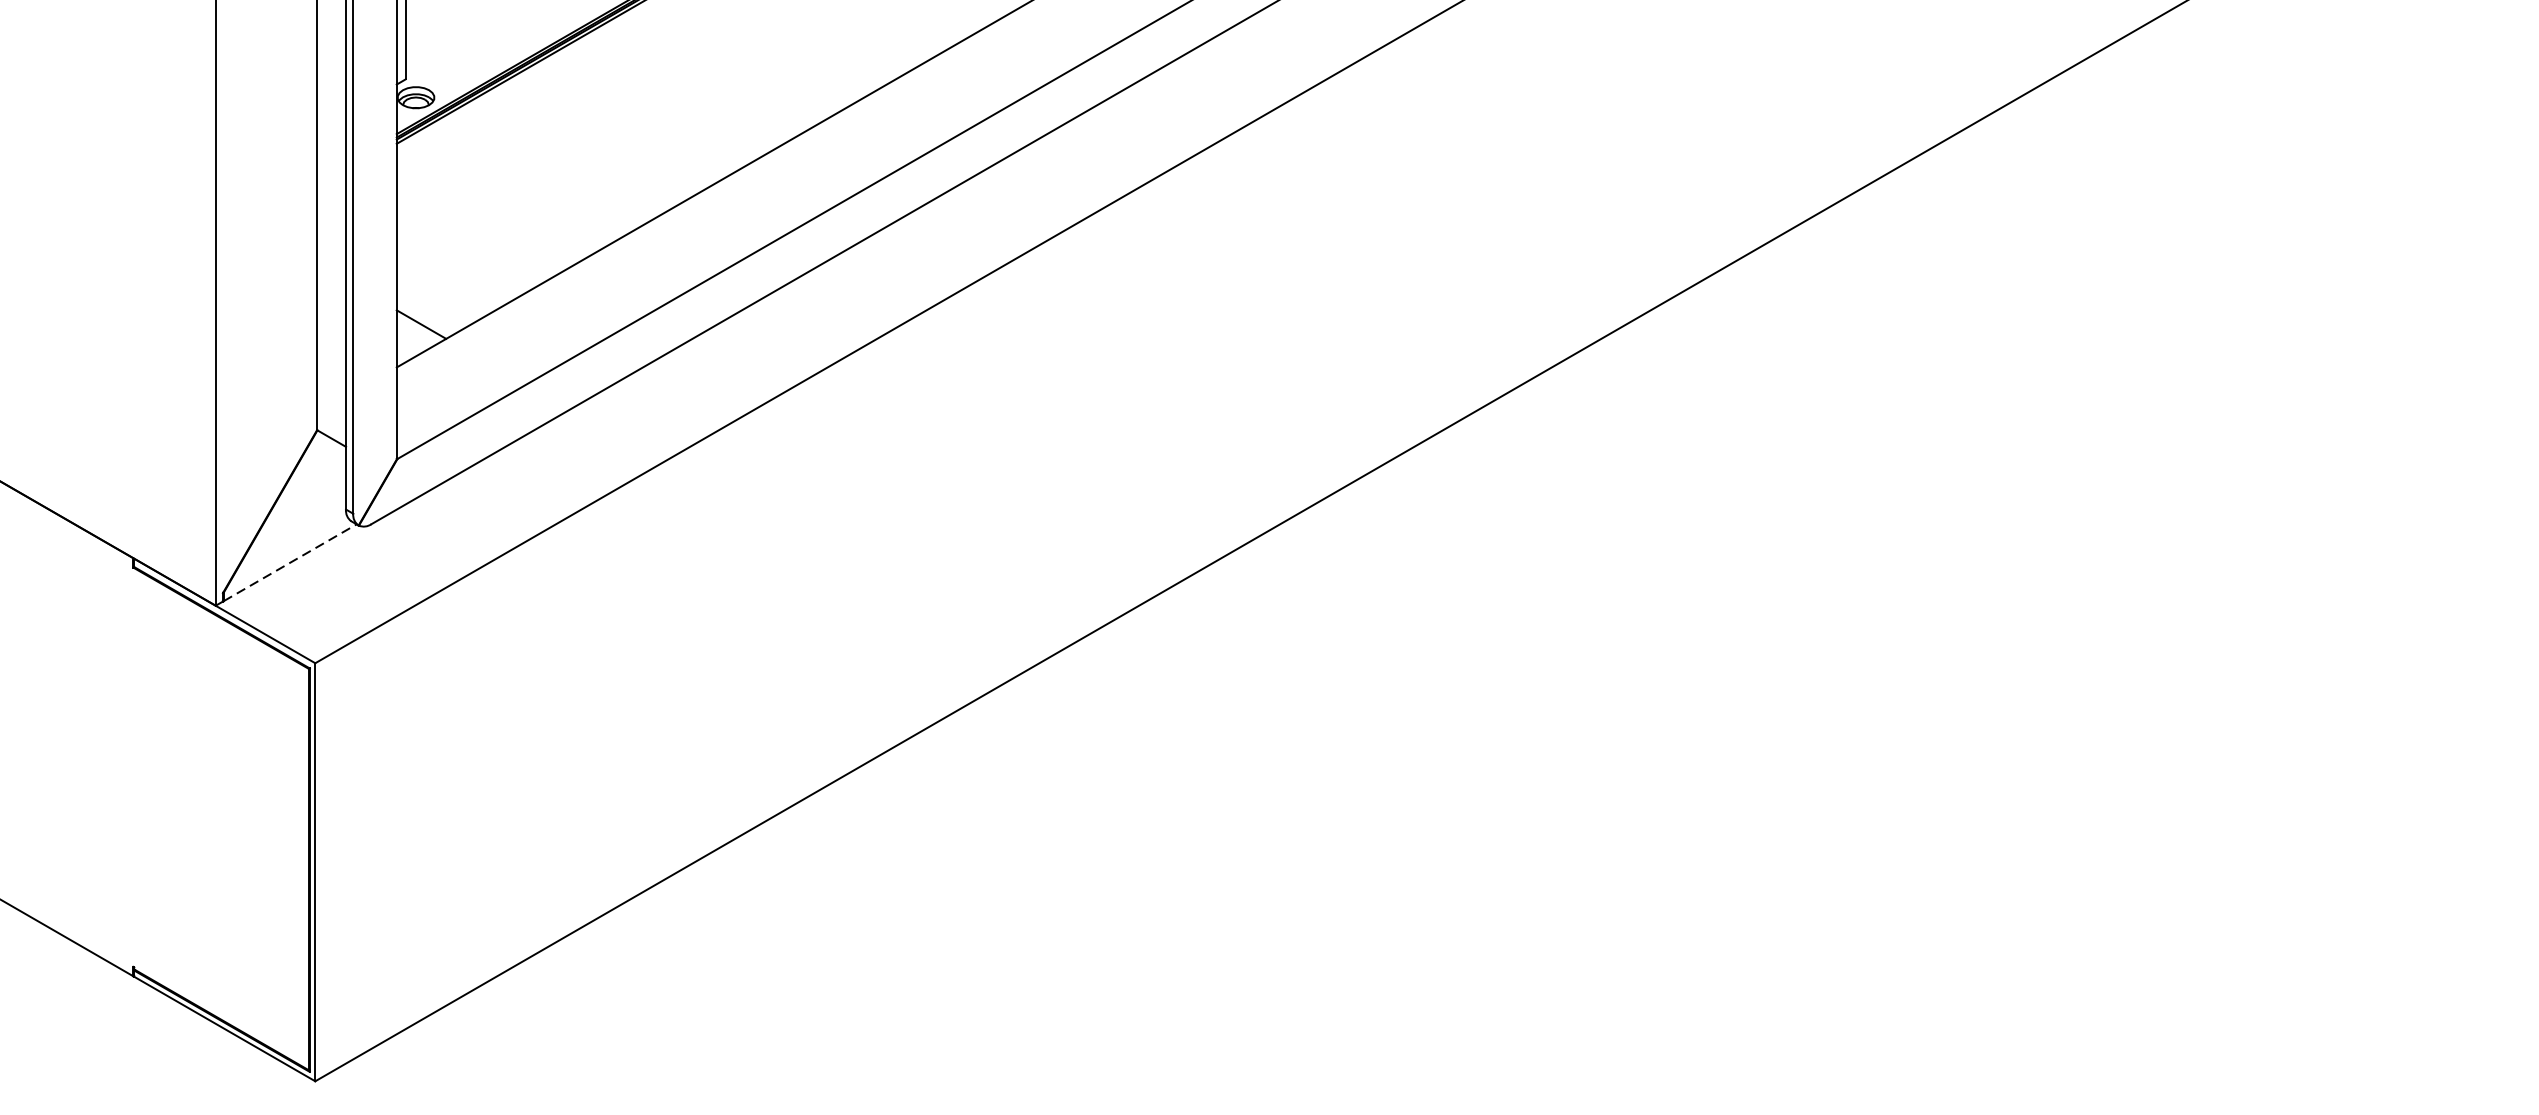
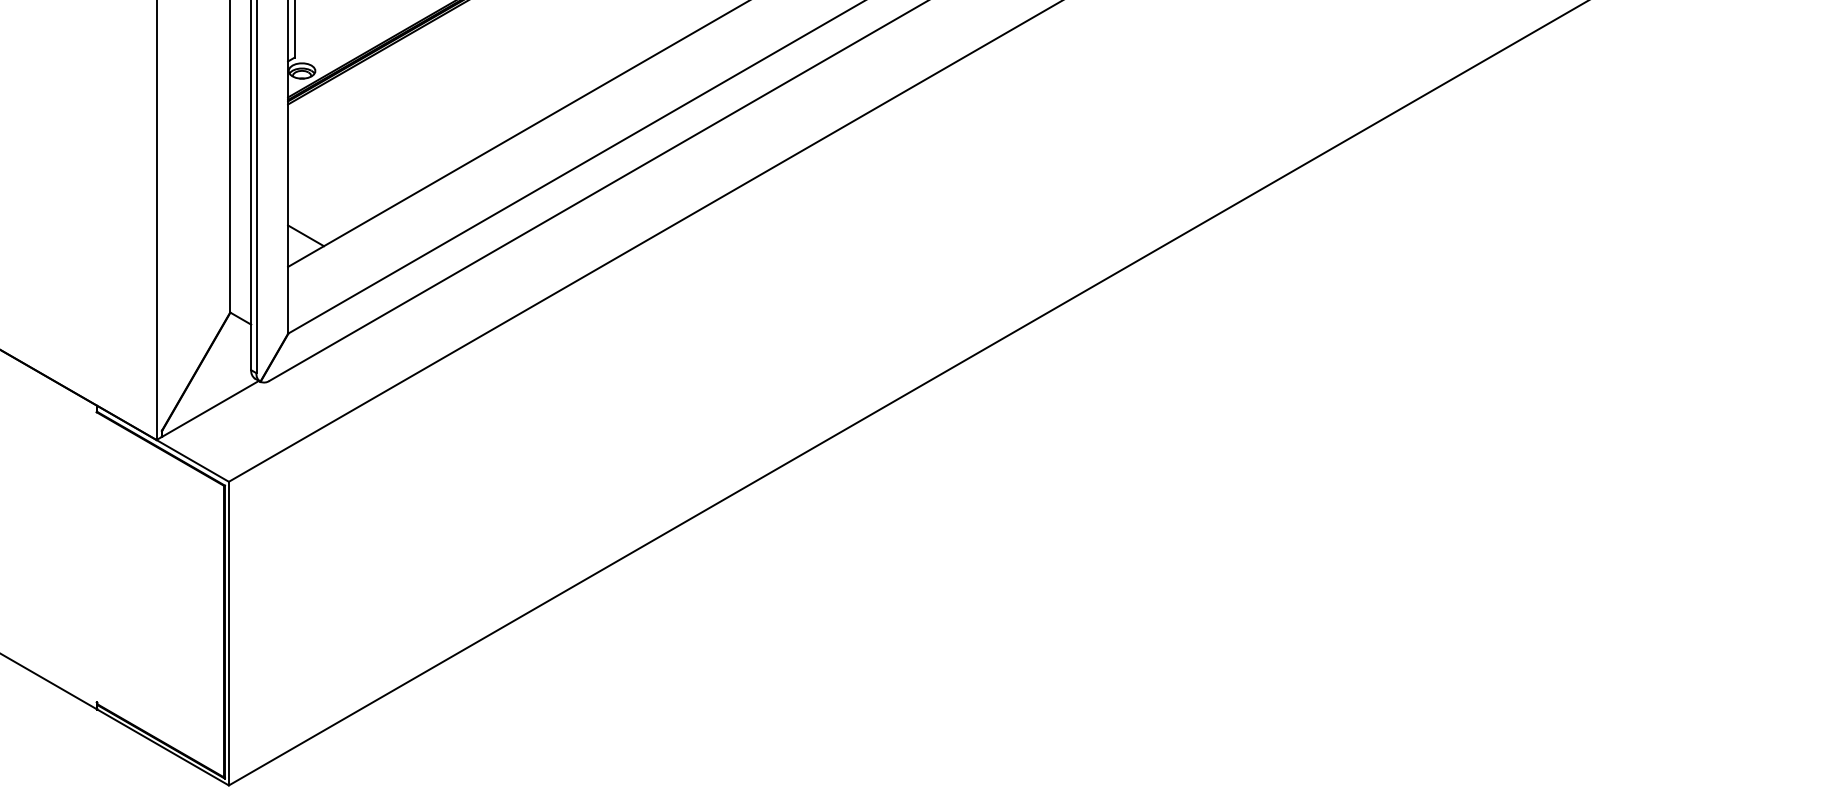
line: (289, 562) -> (210, 408), dashed -> solid

